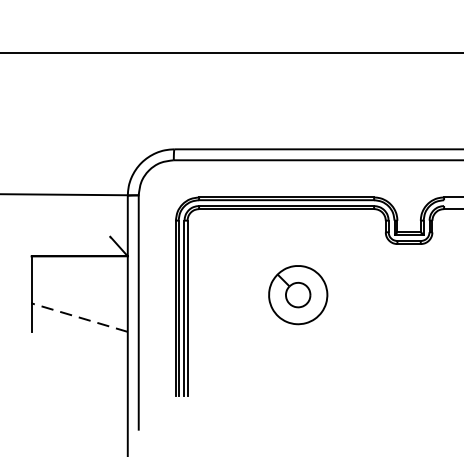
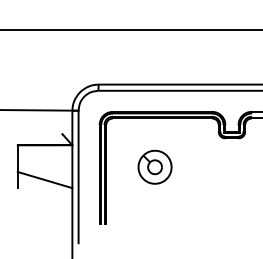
part: (297, 293) -> (154, 166), moved
line: (78, 316) -> (44, 179), dashed -> solid

